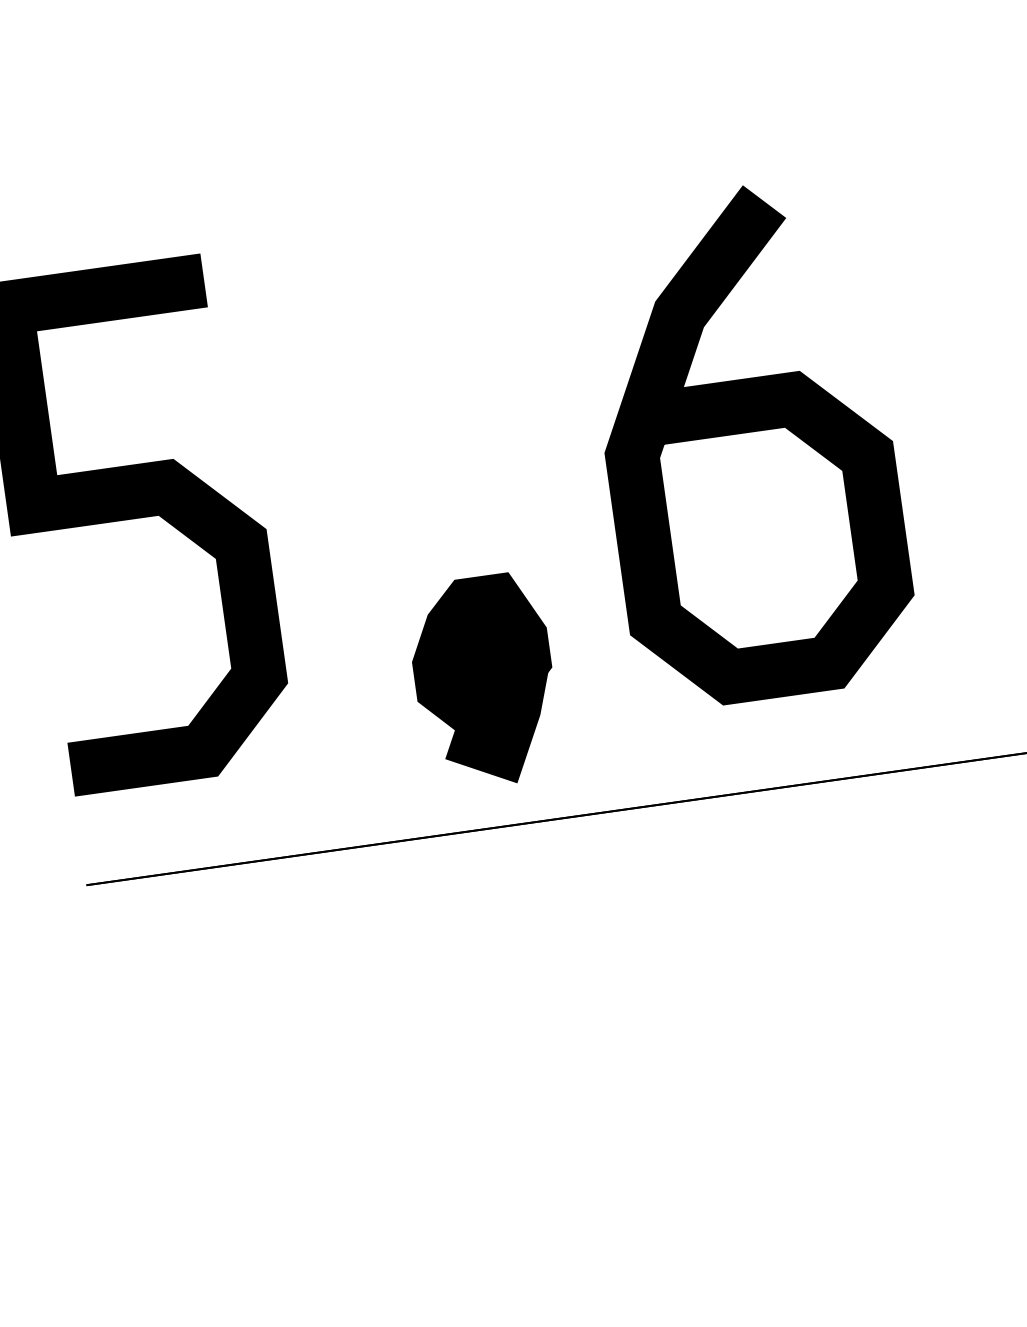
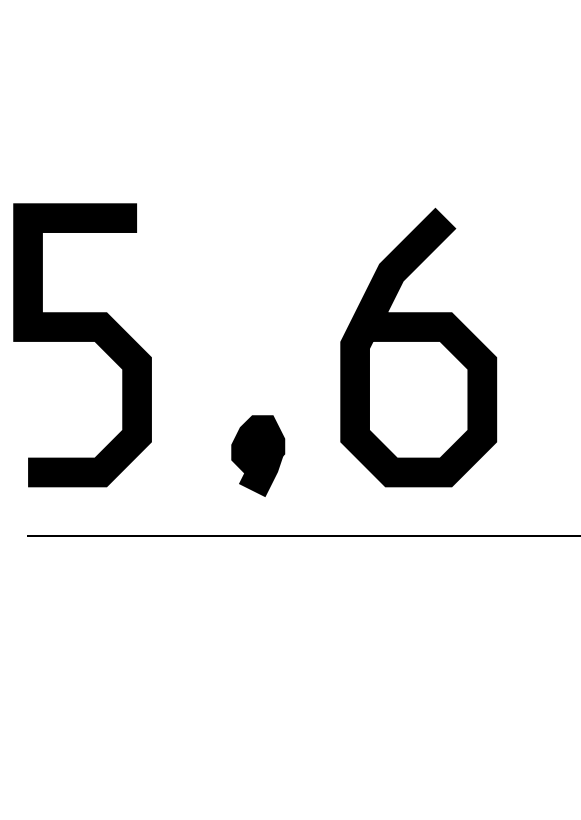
part: (484, 680) -> (258, 455), size x0.71

